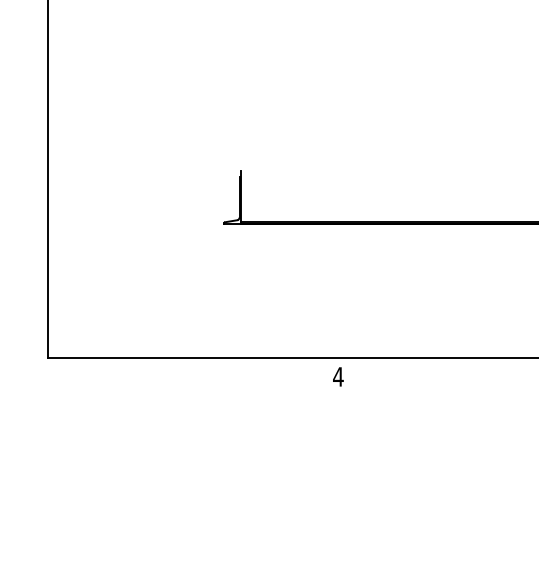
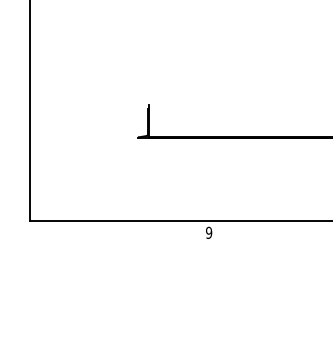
text: (337, 376) -> (208, 232), 4 -> 9

